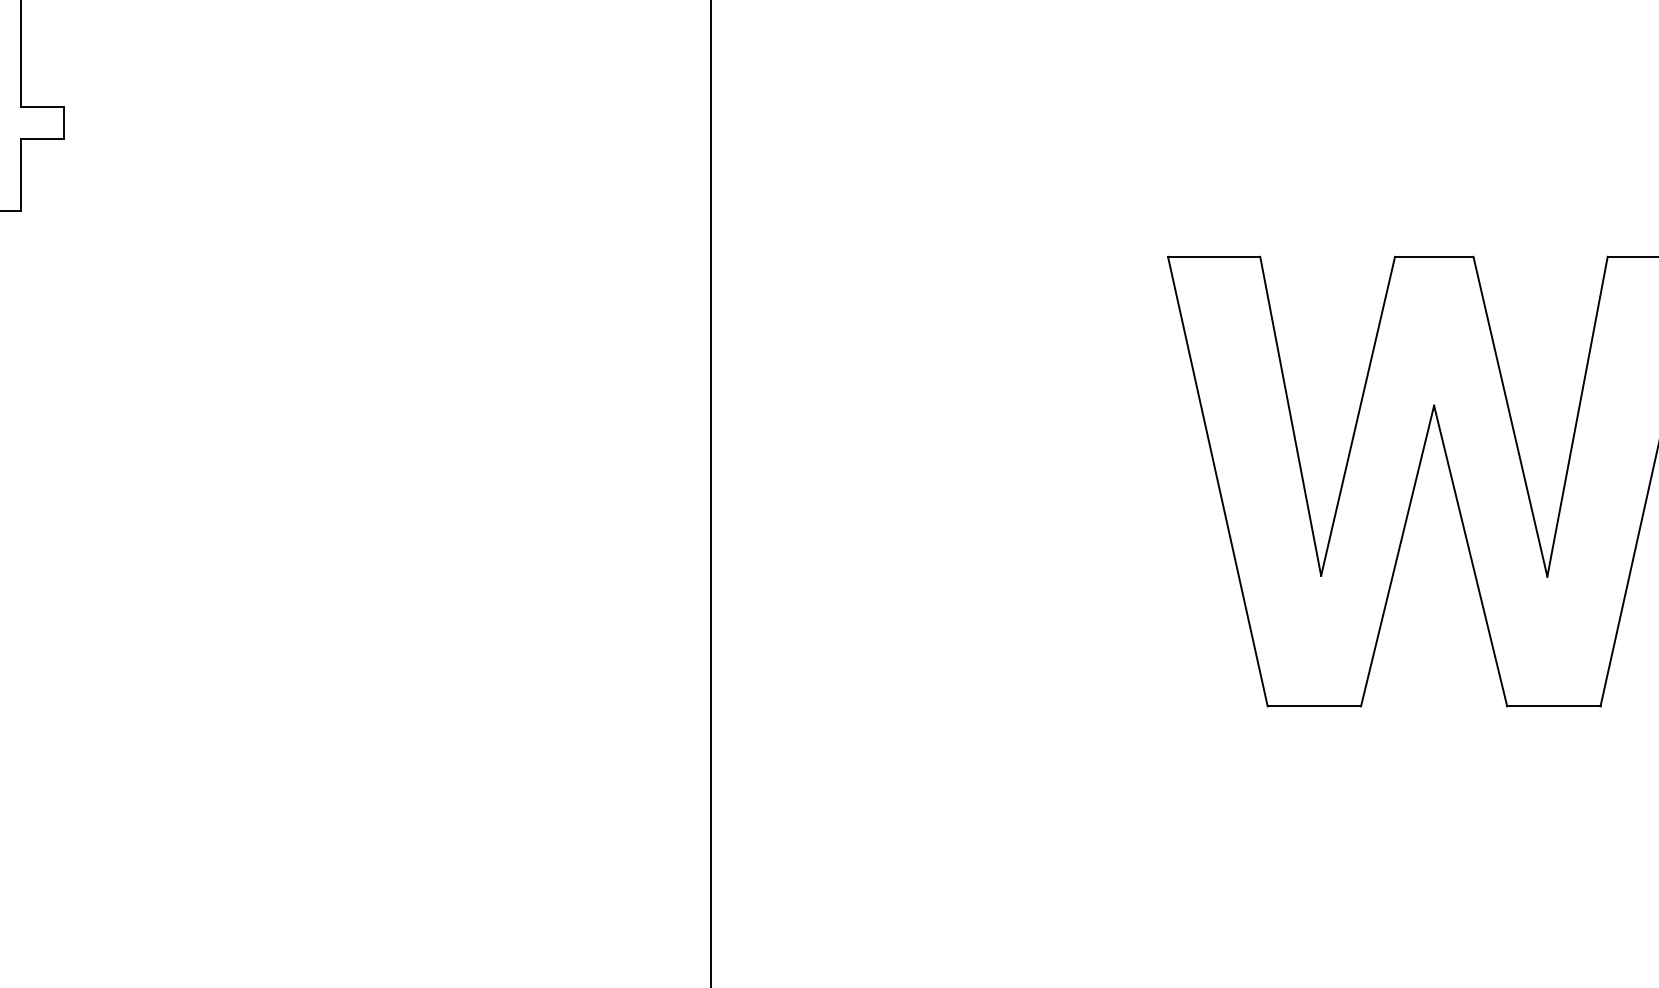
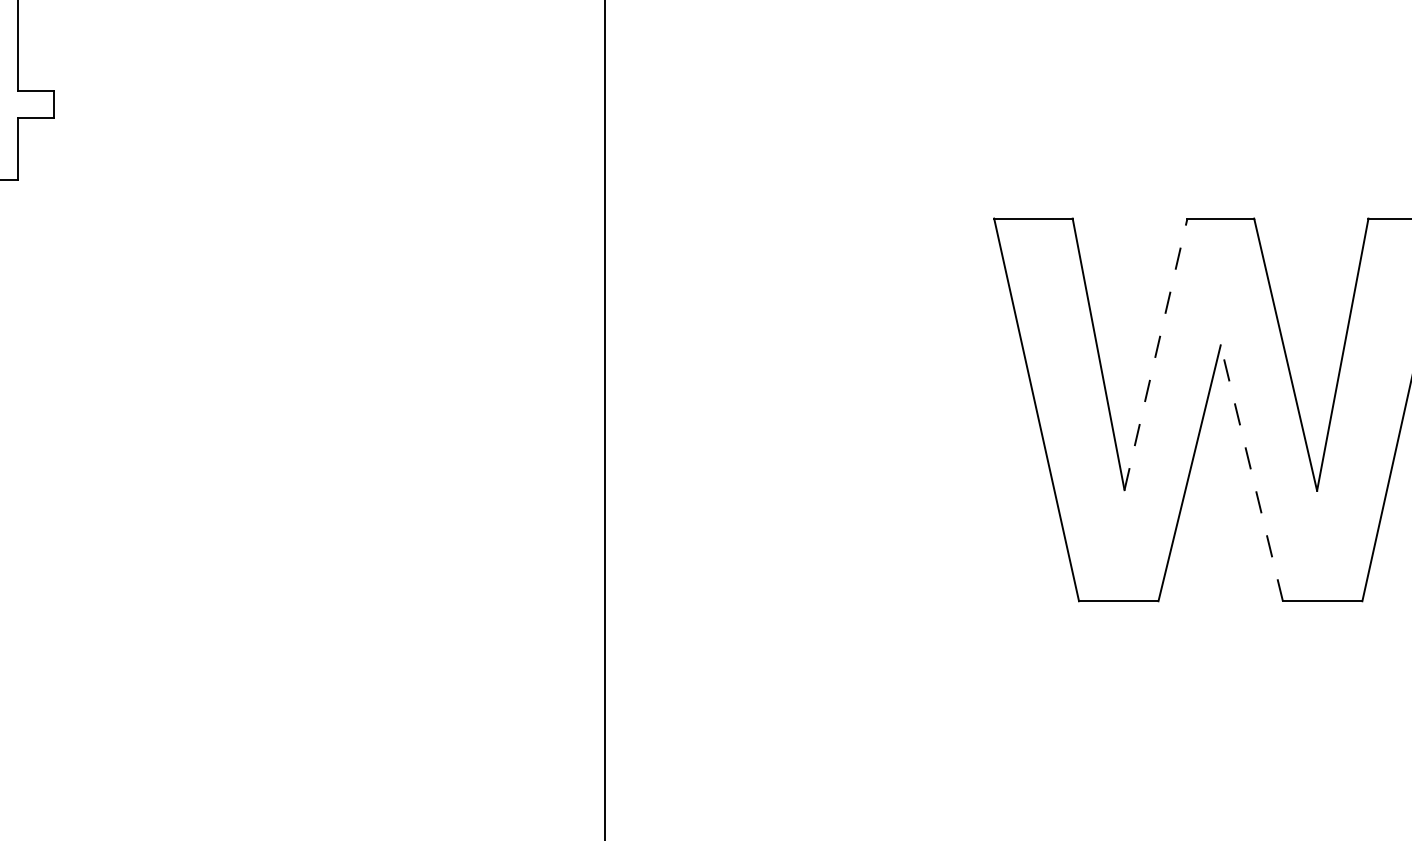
line: (1358, 415) -> (1156, 353), solid -> dashed
line: (1470, 556) -> (1251, 473), solid -> dashed

